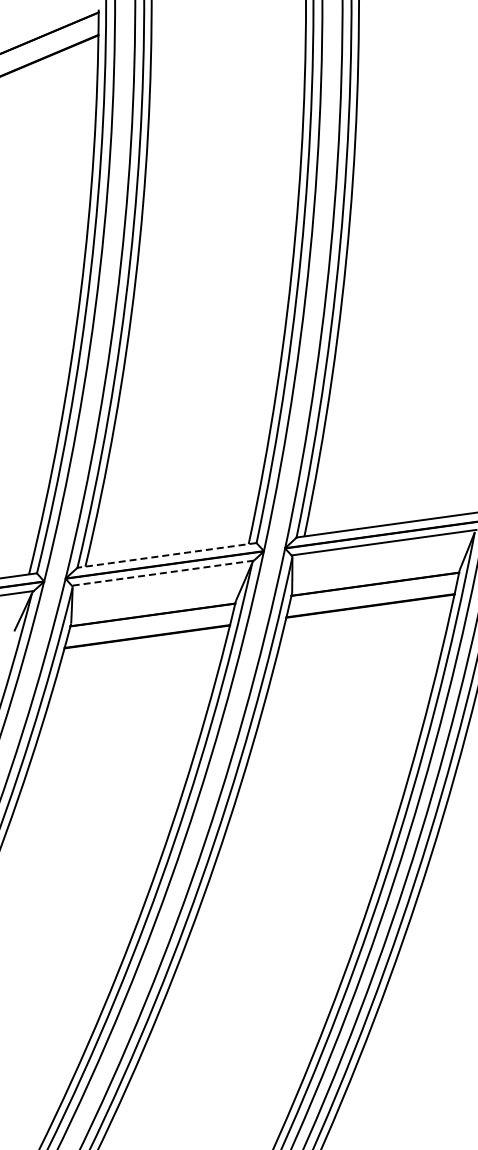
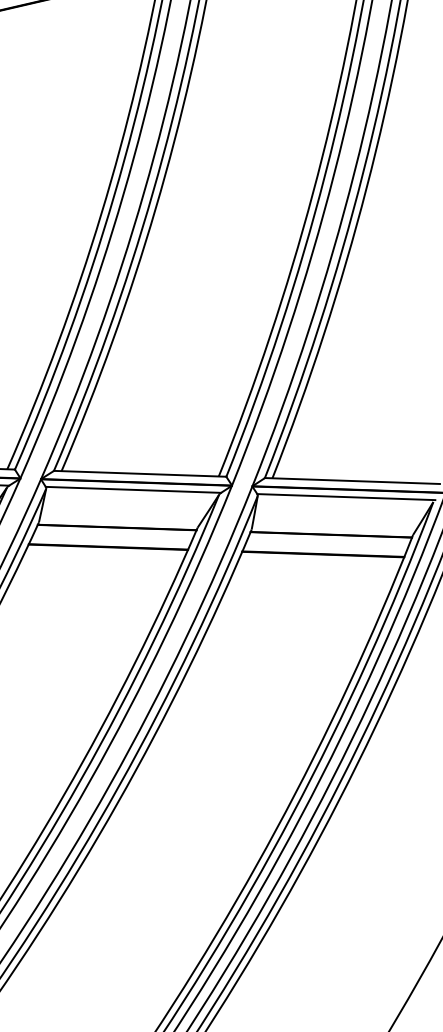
line: (166, 555) -> (139, 473), dashed -> solid
line: (162, 573) -> (132, 490), dashed -> solid

